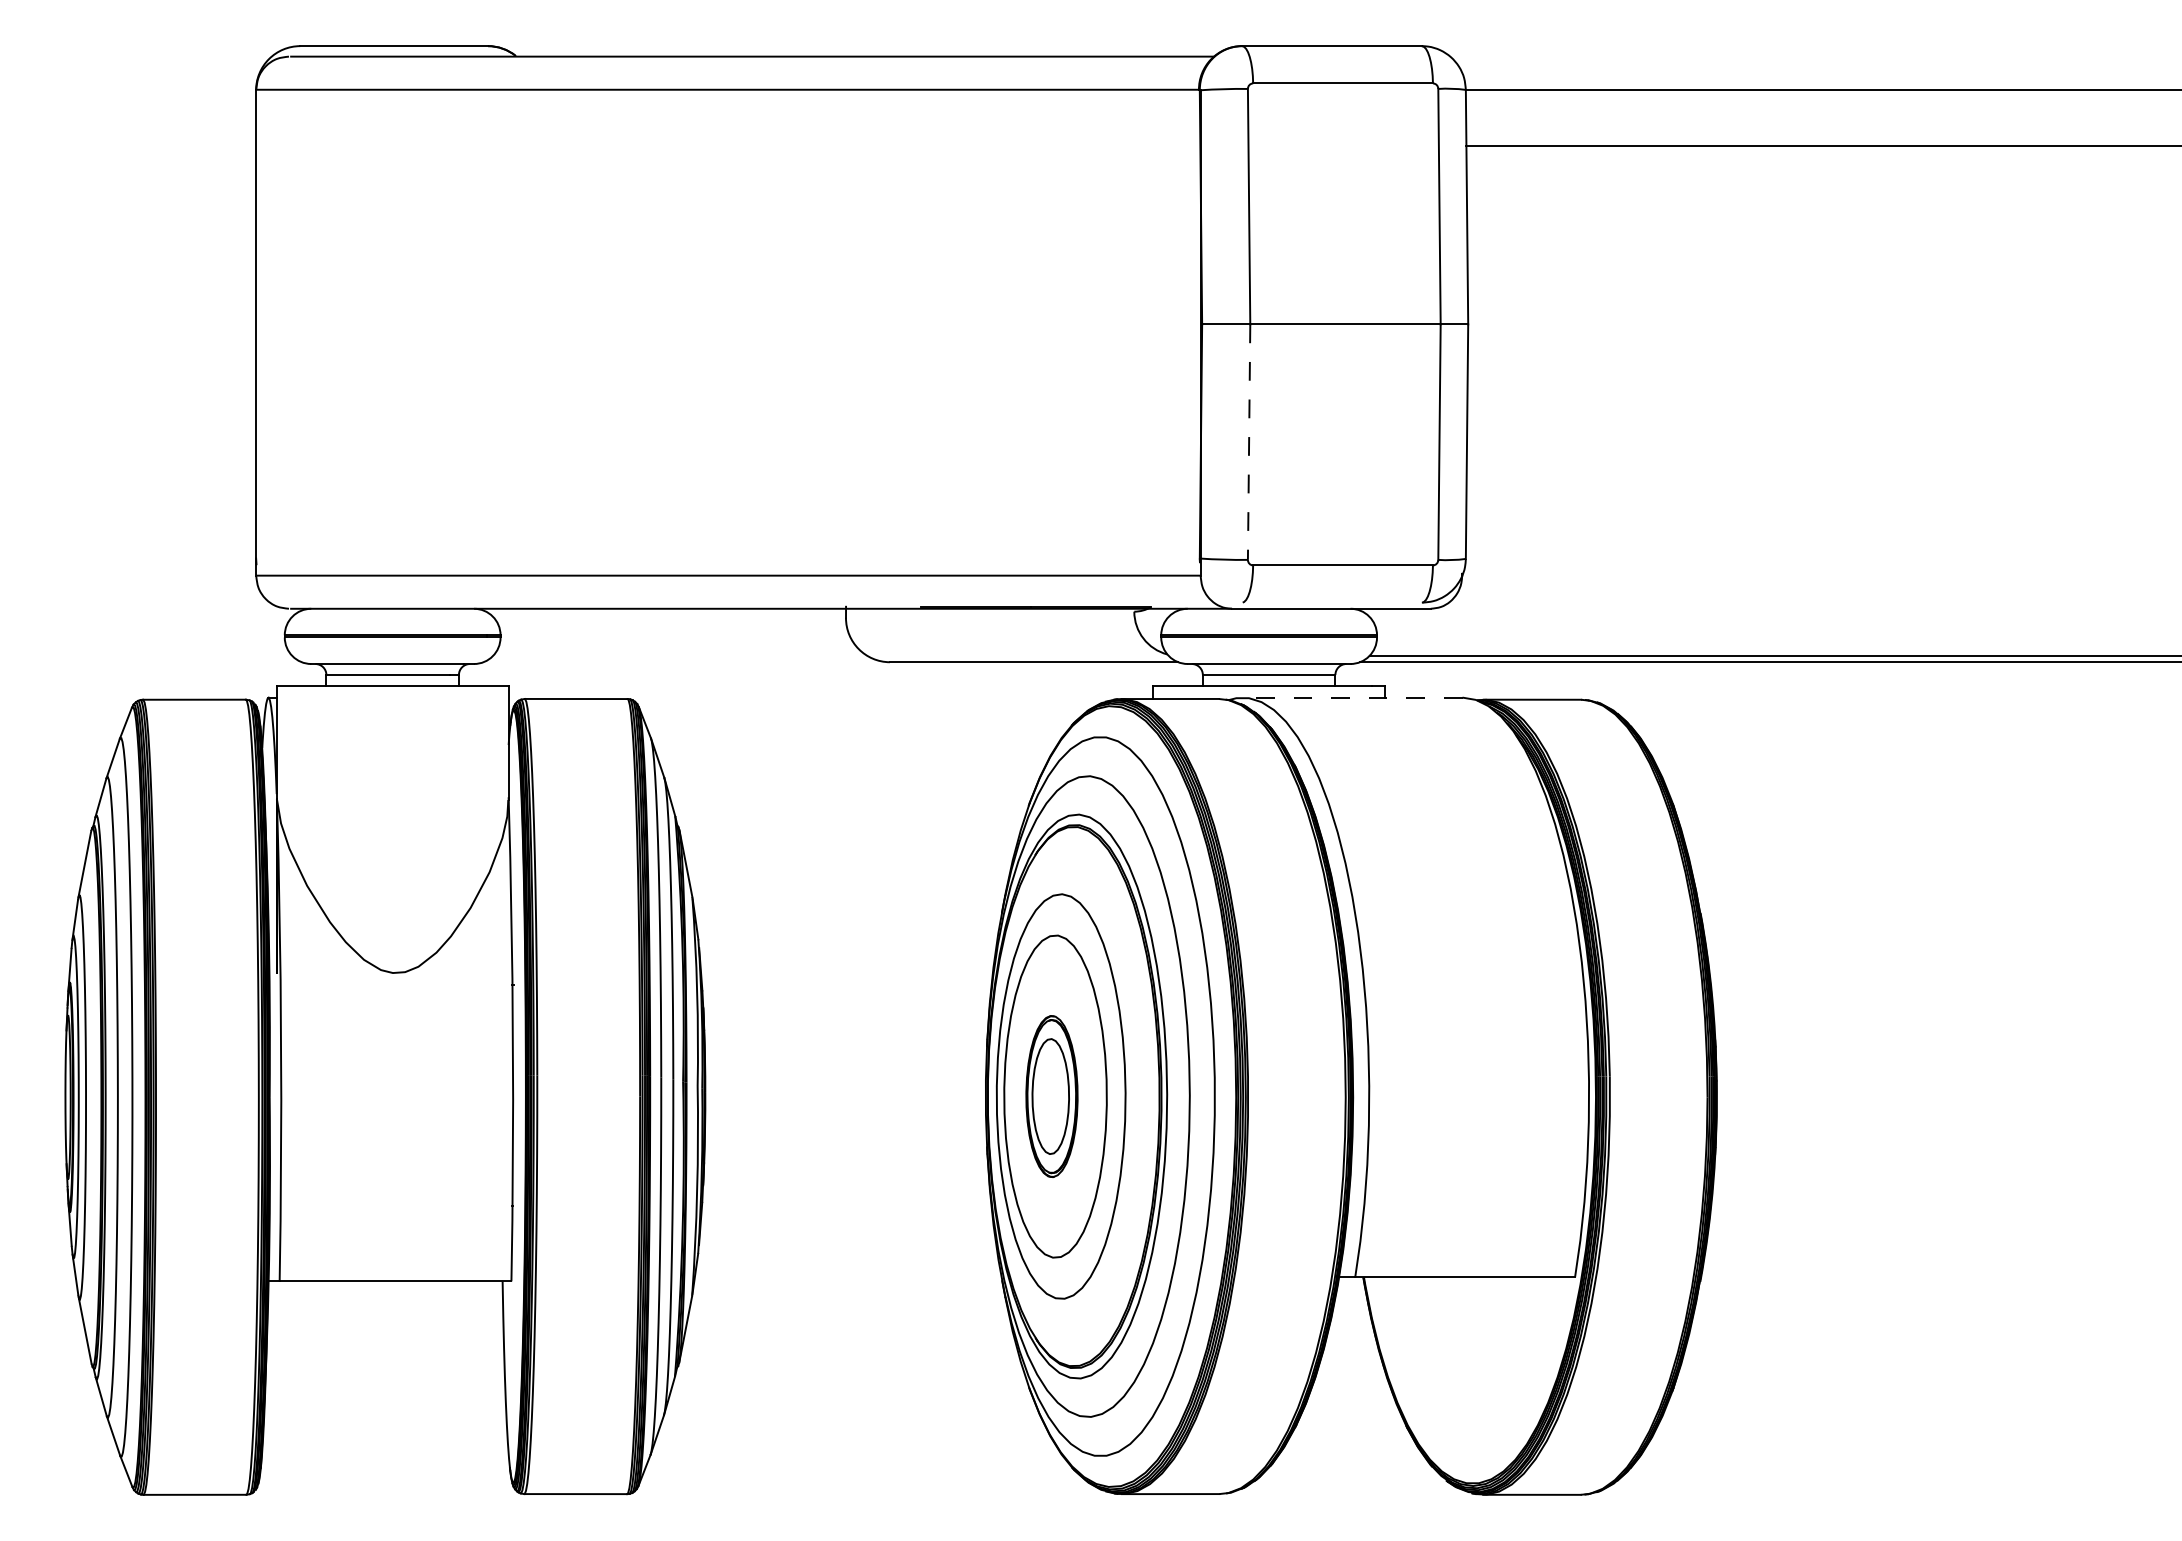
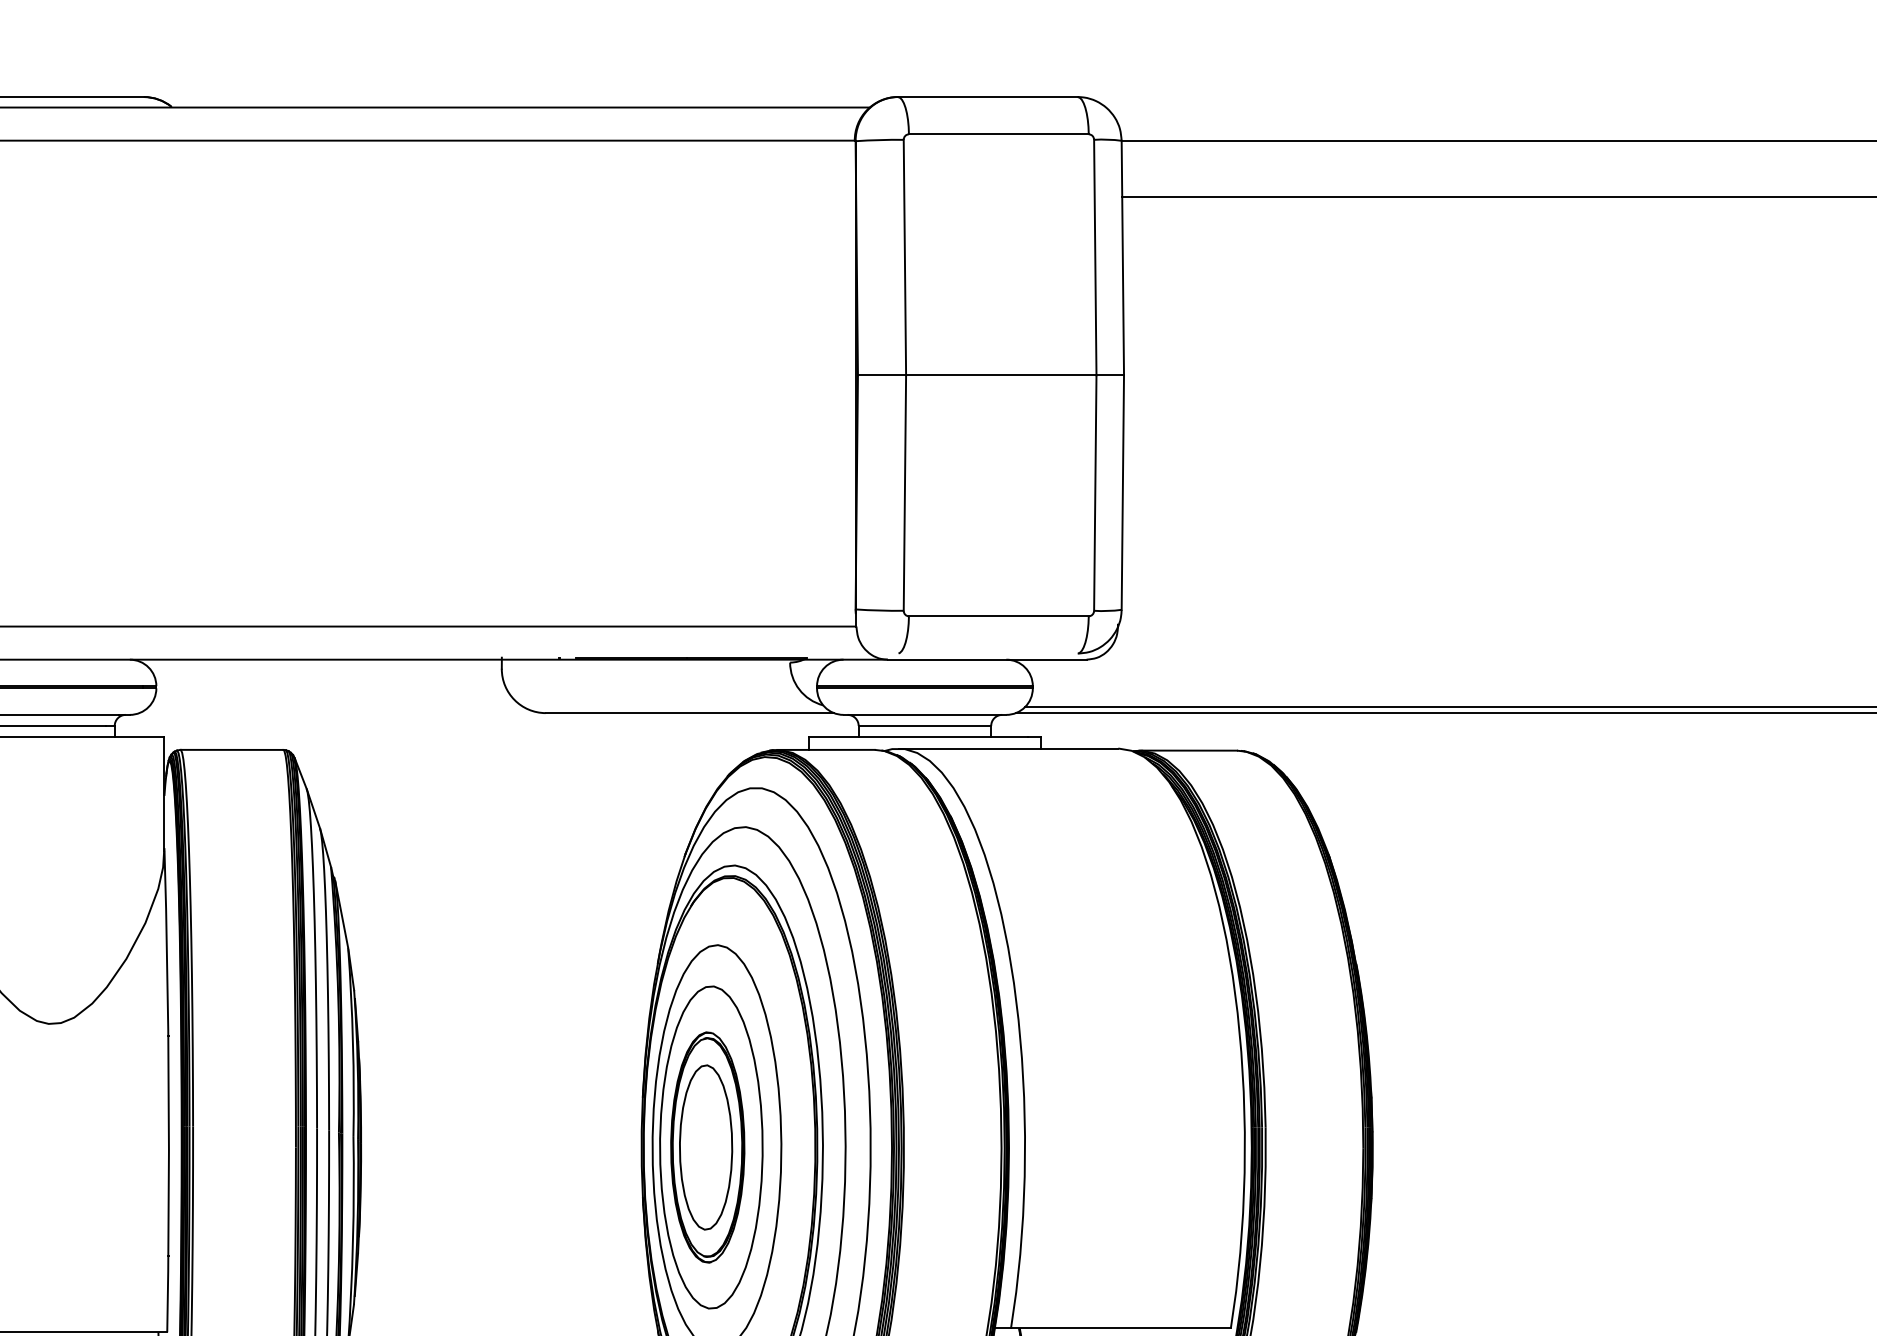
line: (1249, 442) -> (905, 493), dashed -> solid
line: (1352, 697) -> (1008, 748), dashed -> solid
part: (1051, 1096) -> (707, 1147), size x1.43

